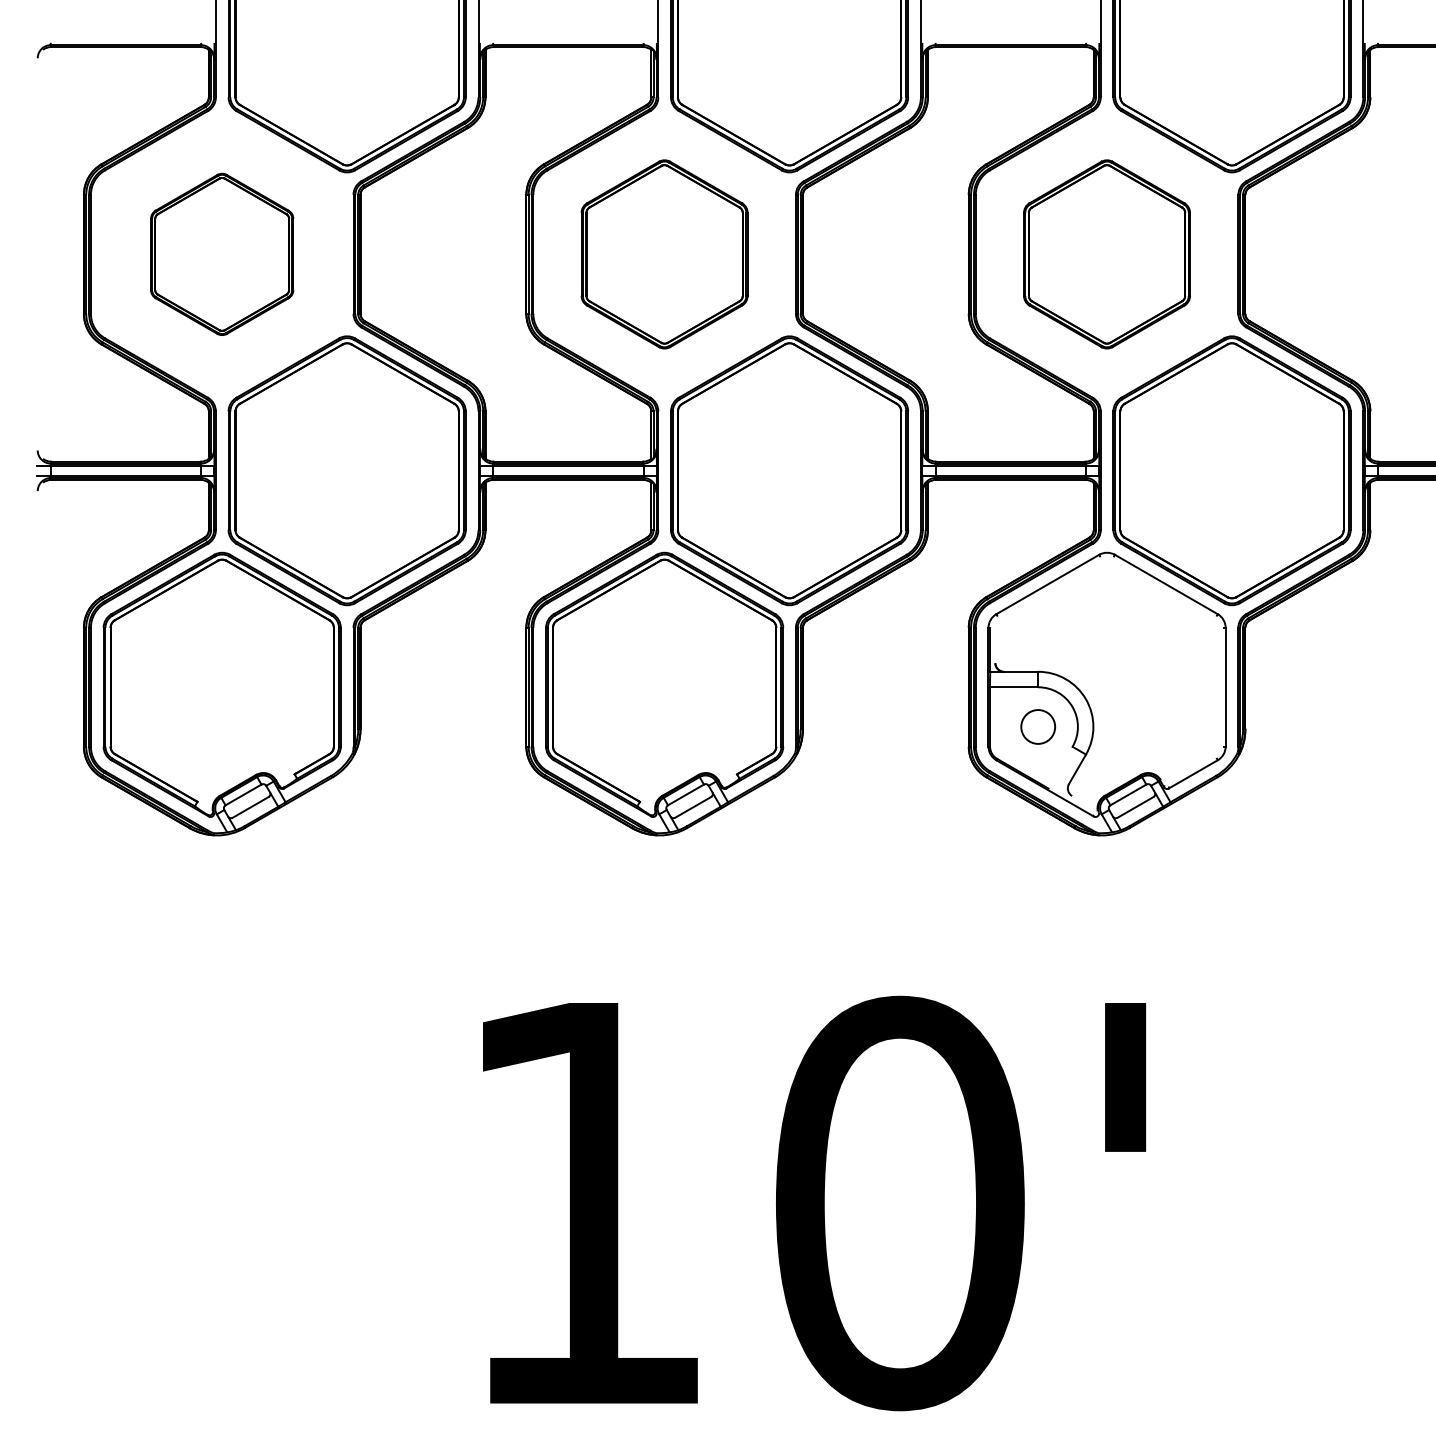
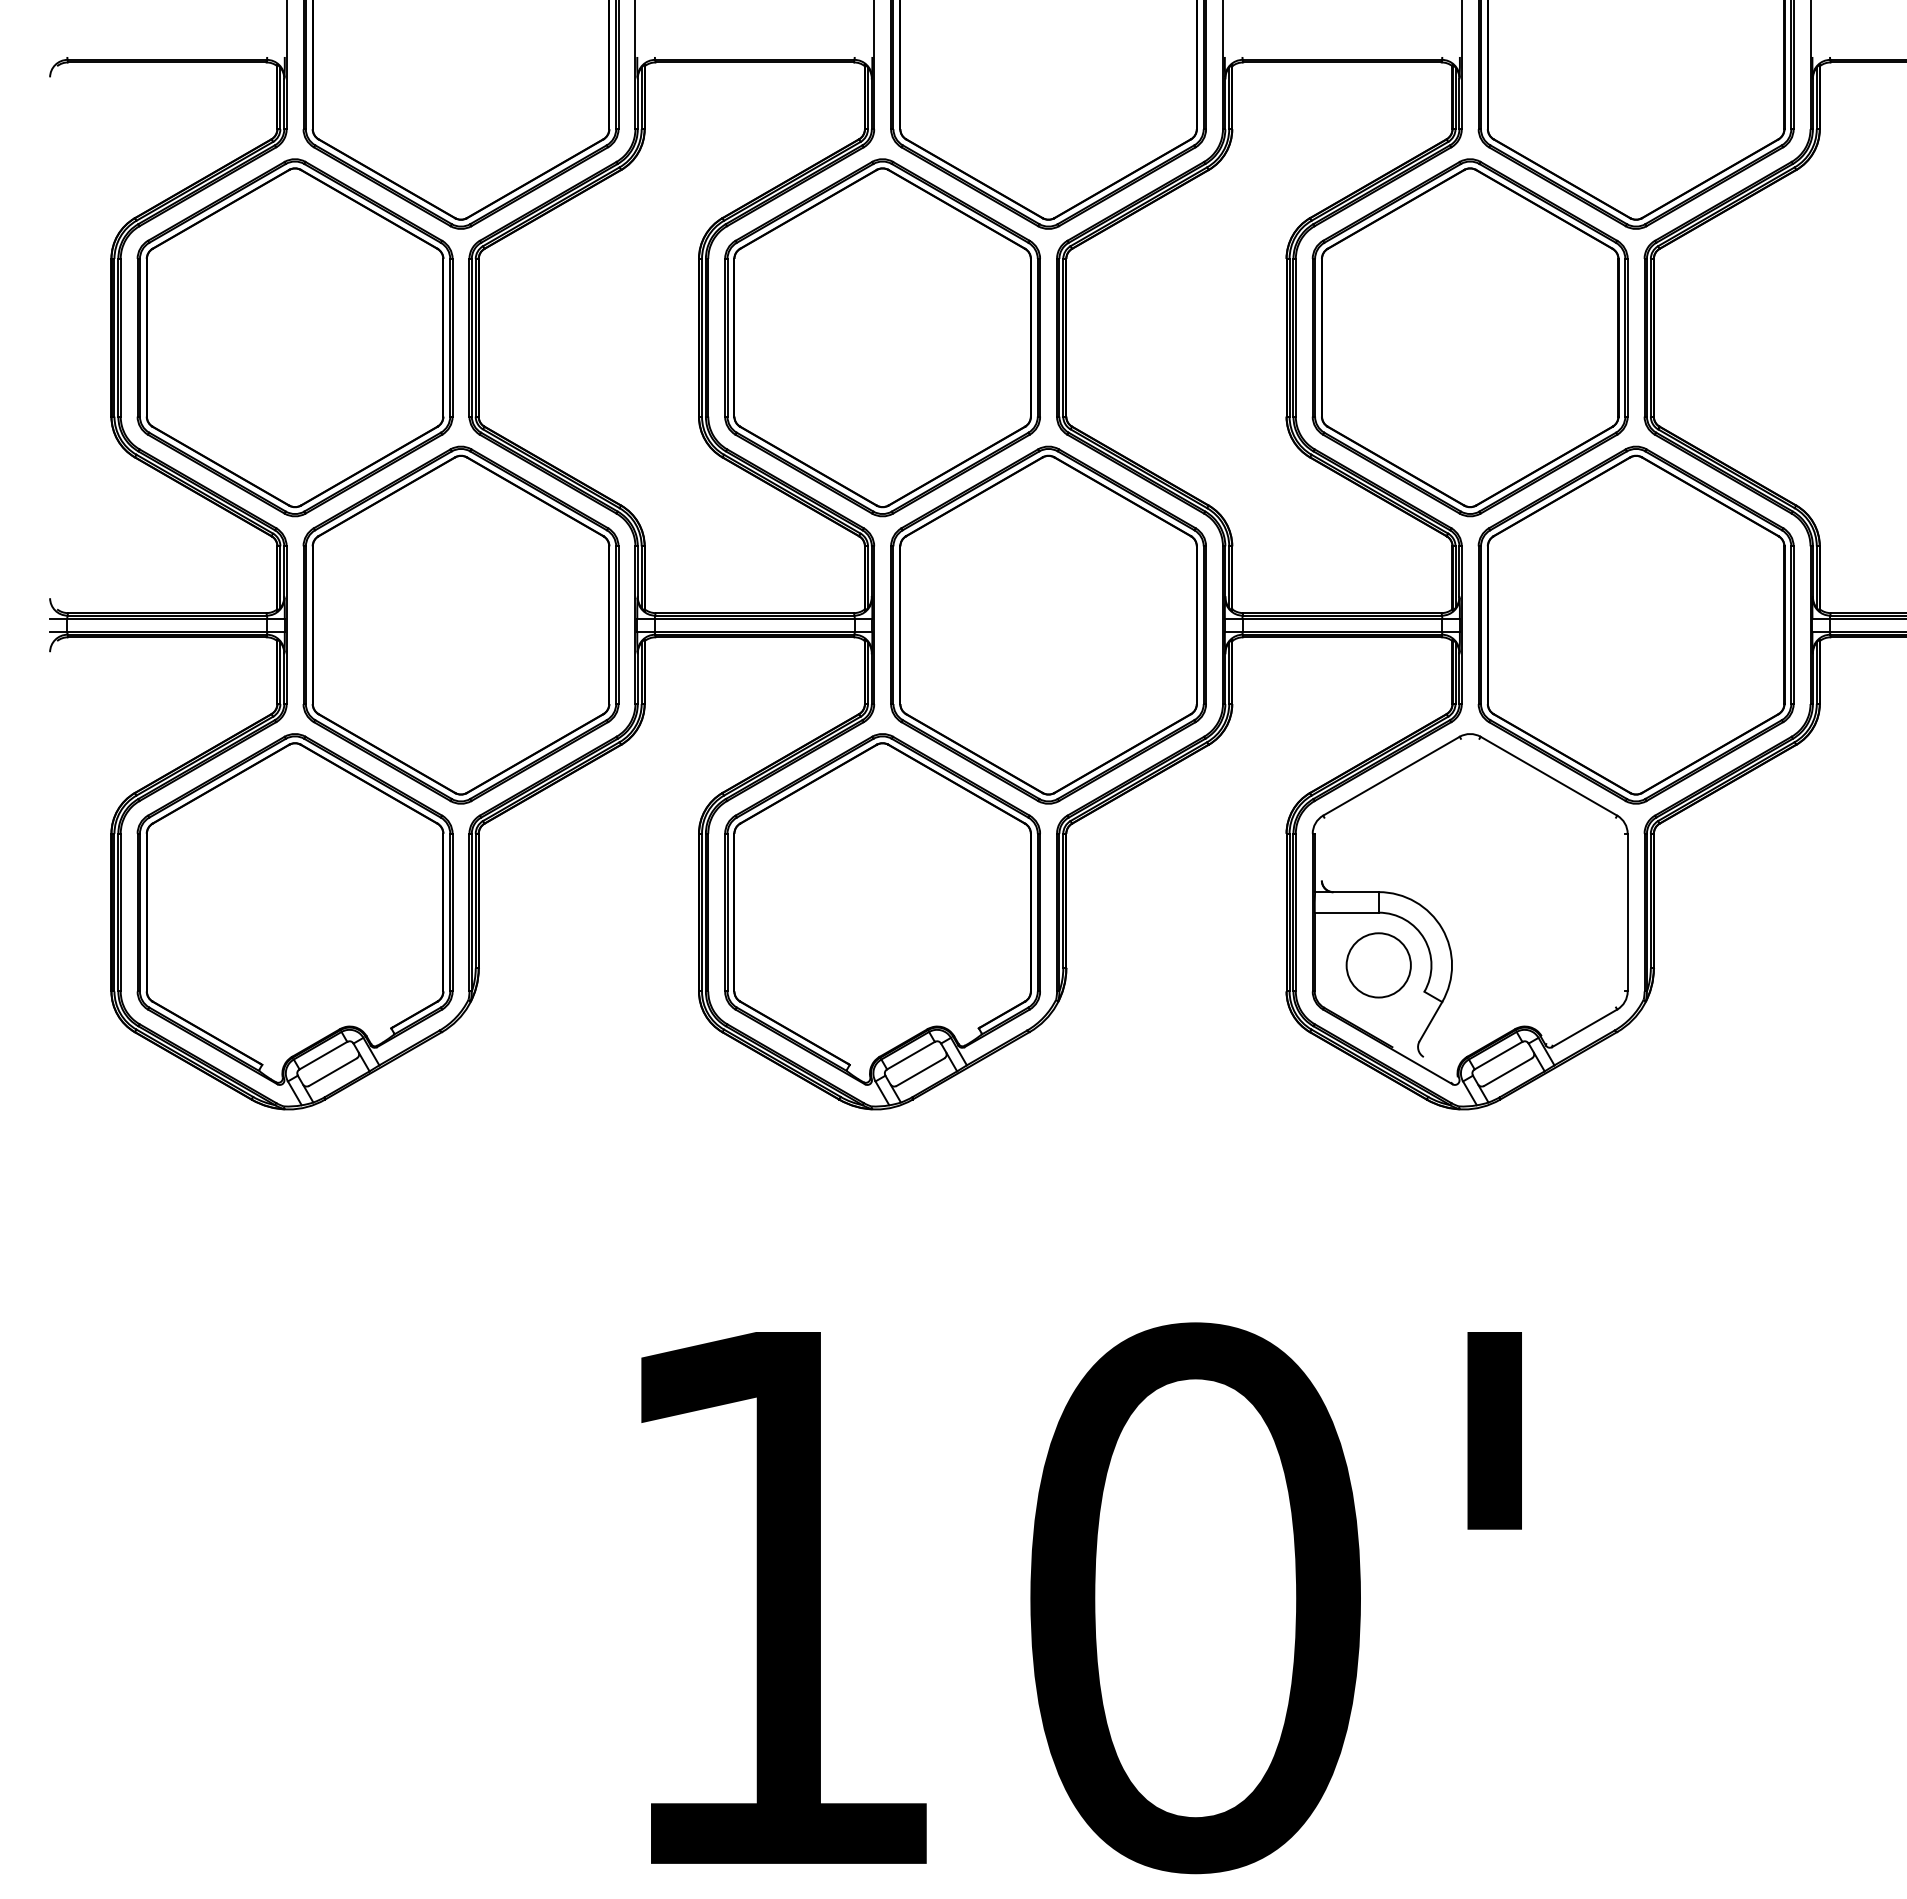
part: (221, 254) -> (294, 337), size x1.67
part: (664, 254) -> (882, 337), size x1.43
part: (1106, 254) -> (1469, 337), size x1.43
circle: (1038, 727) -> (1378, 965), size x1.43

